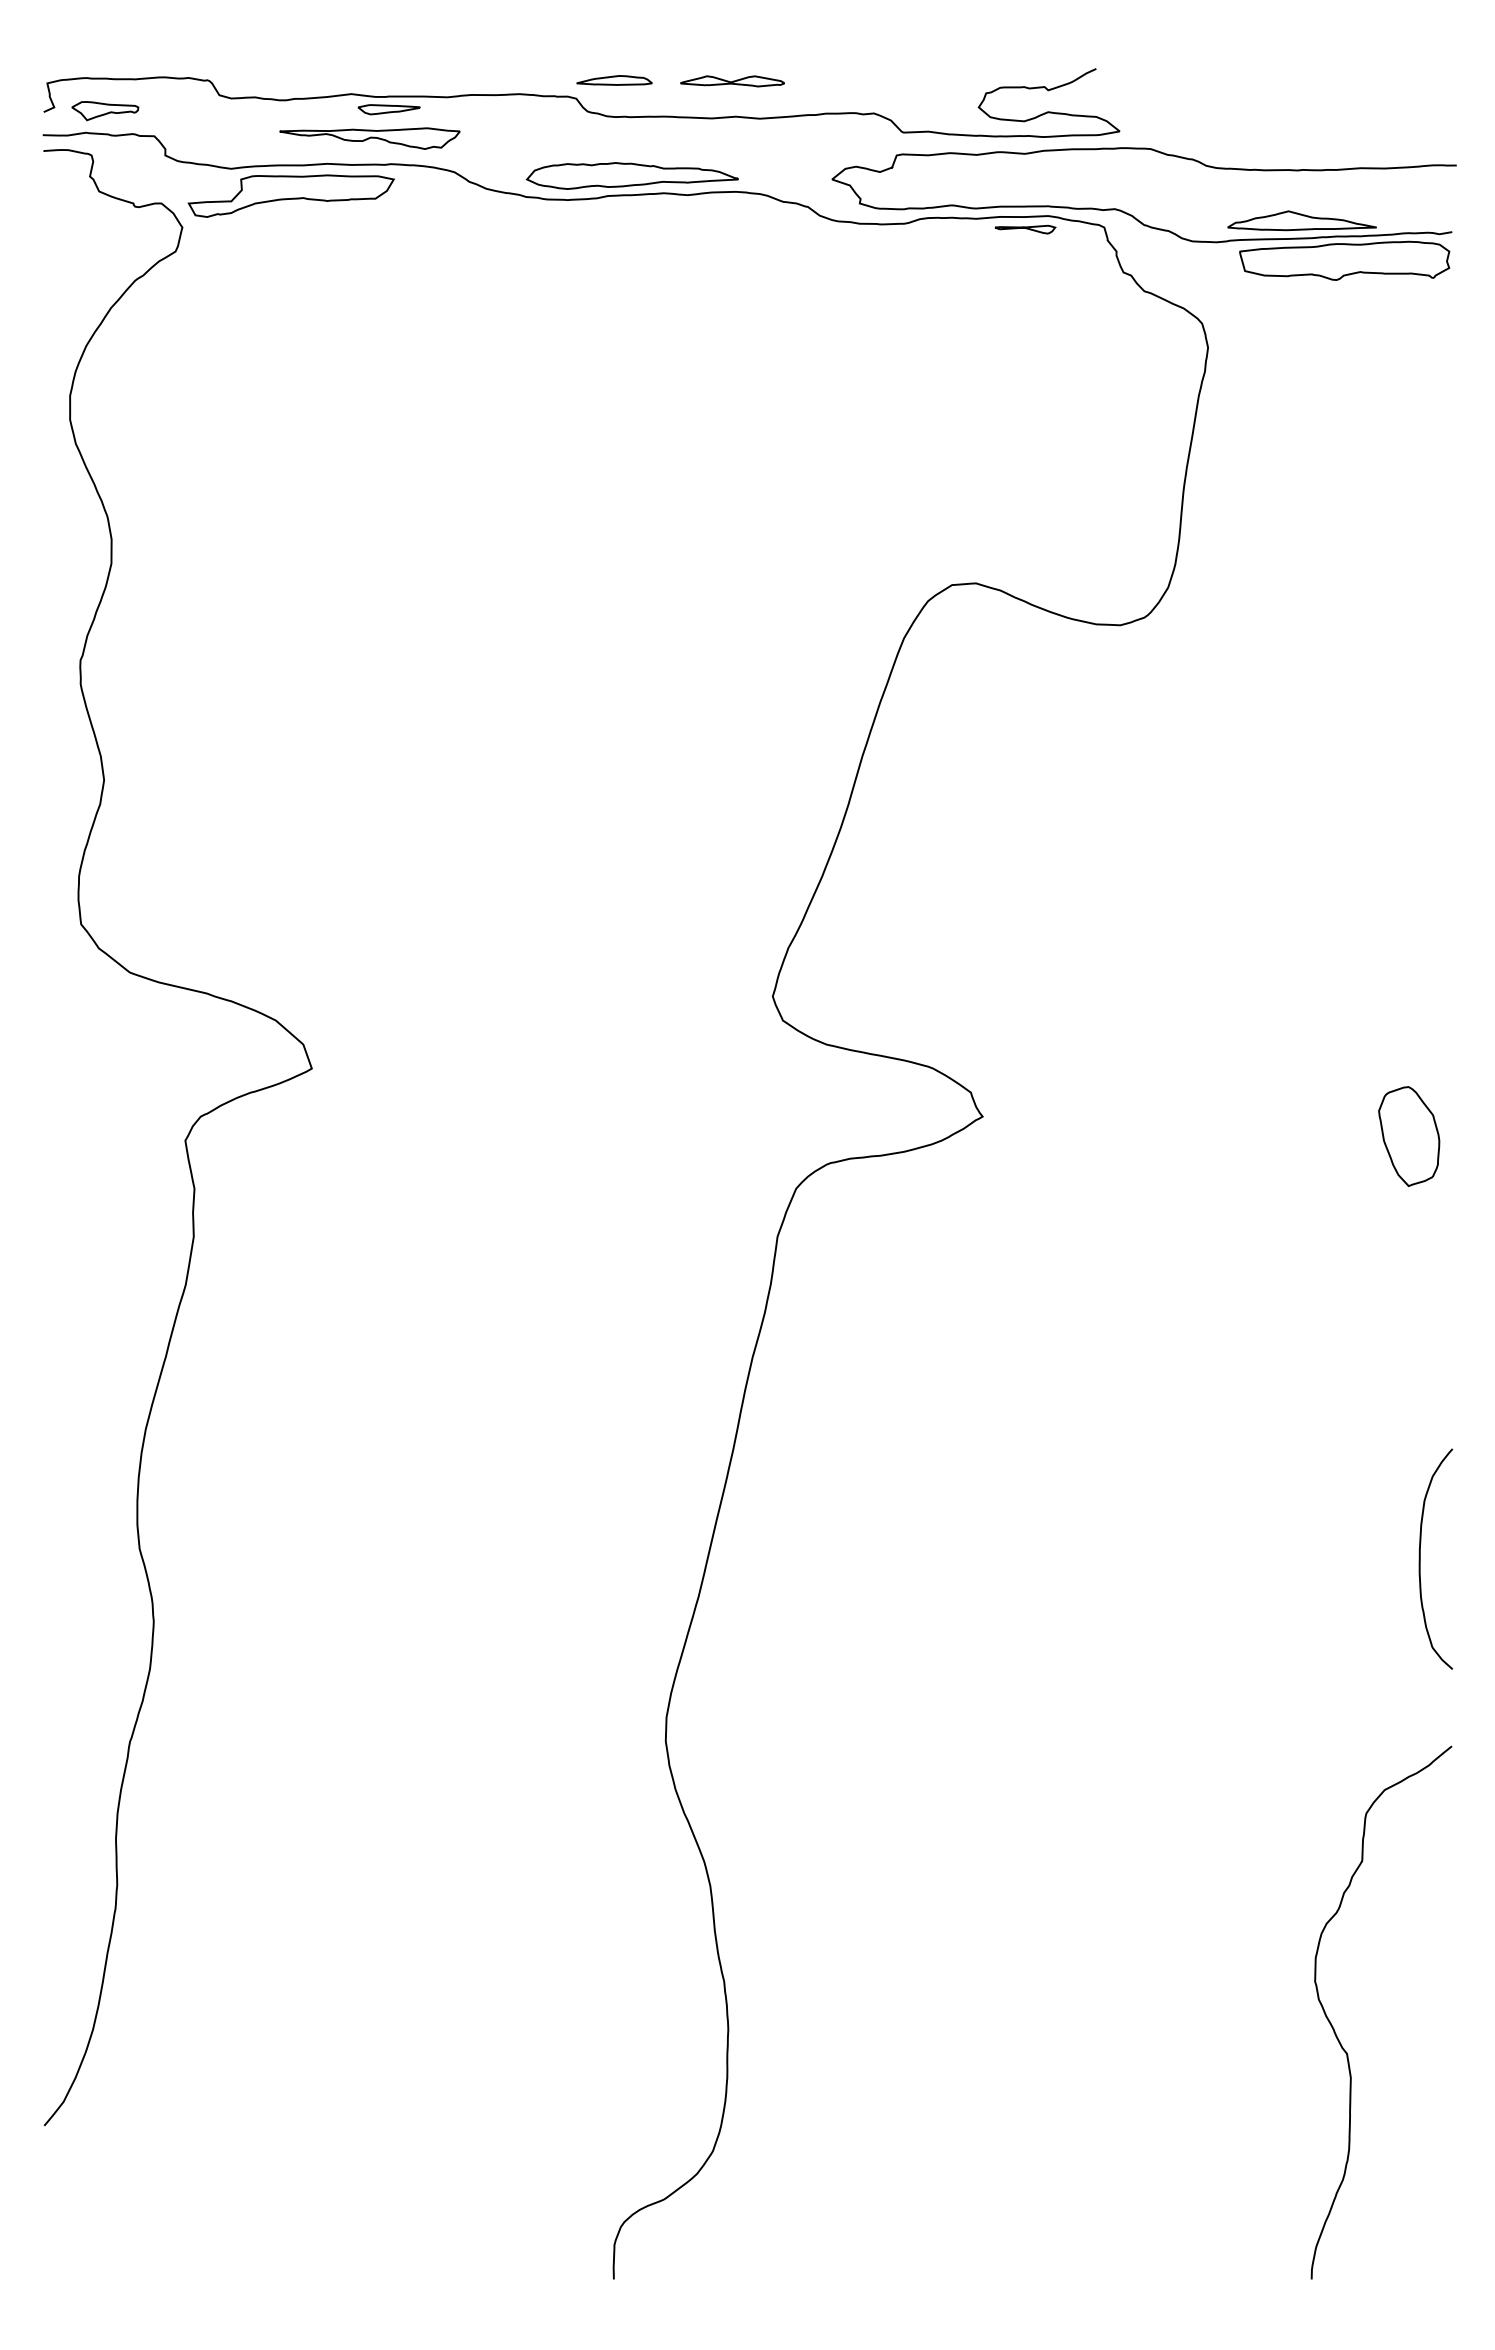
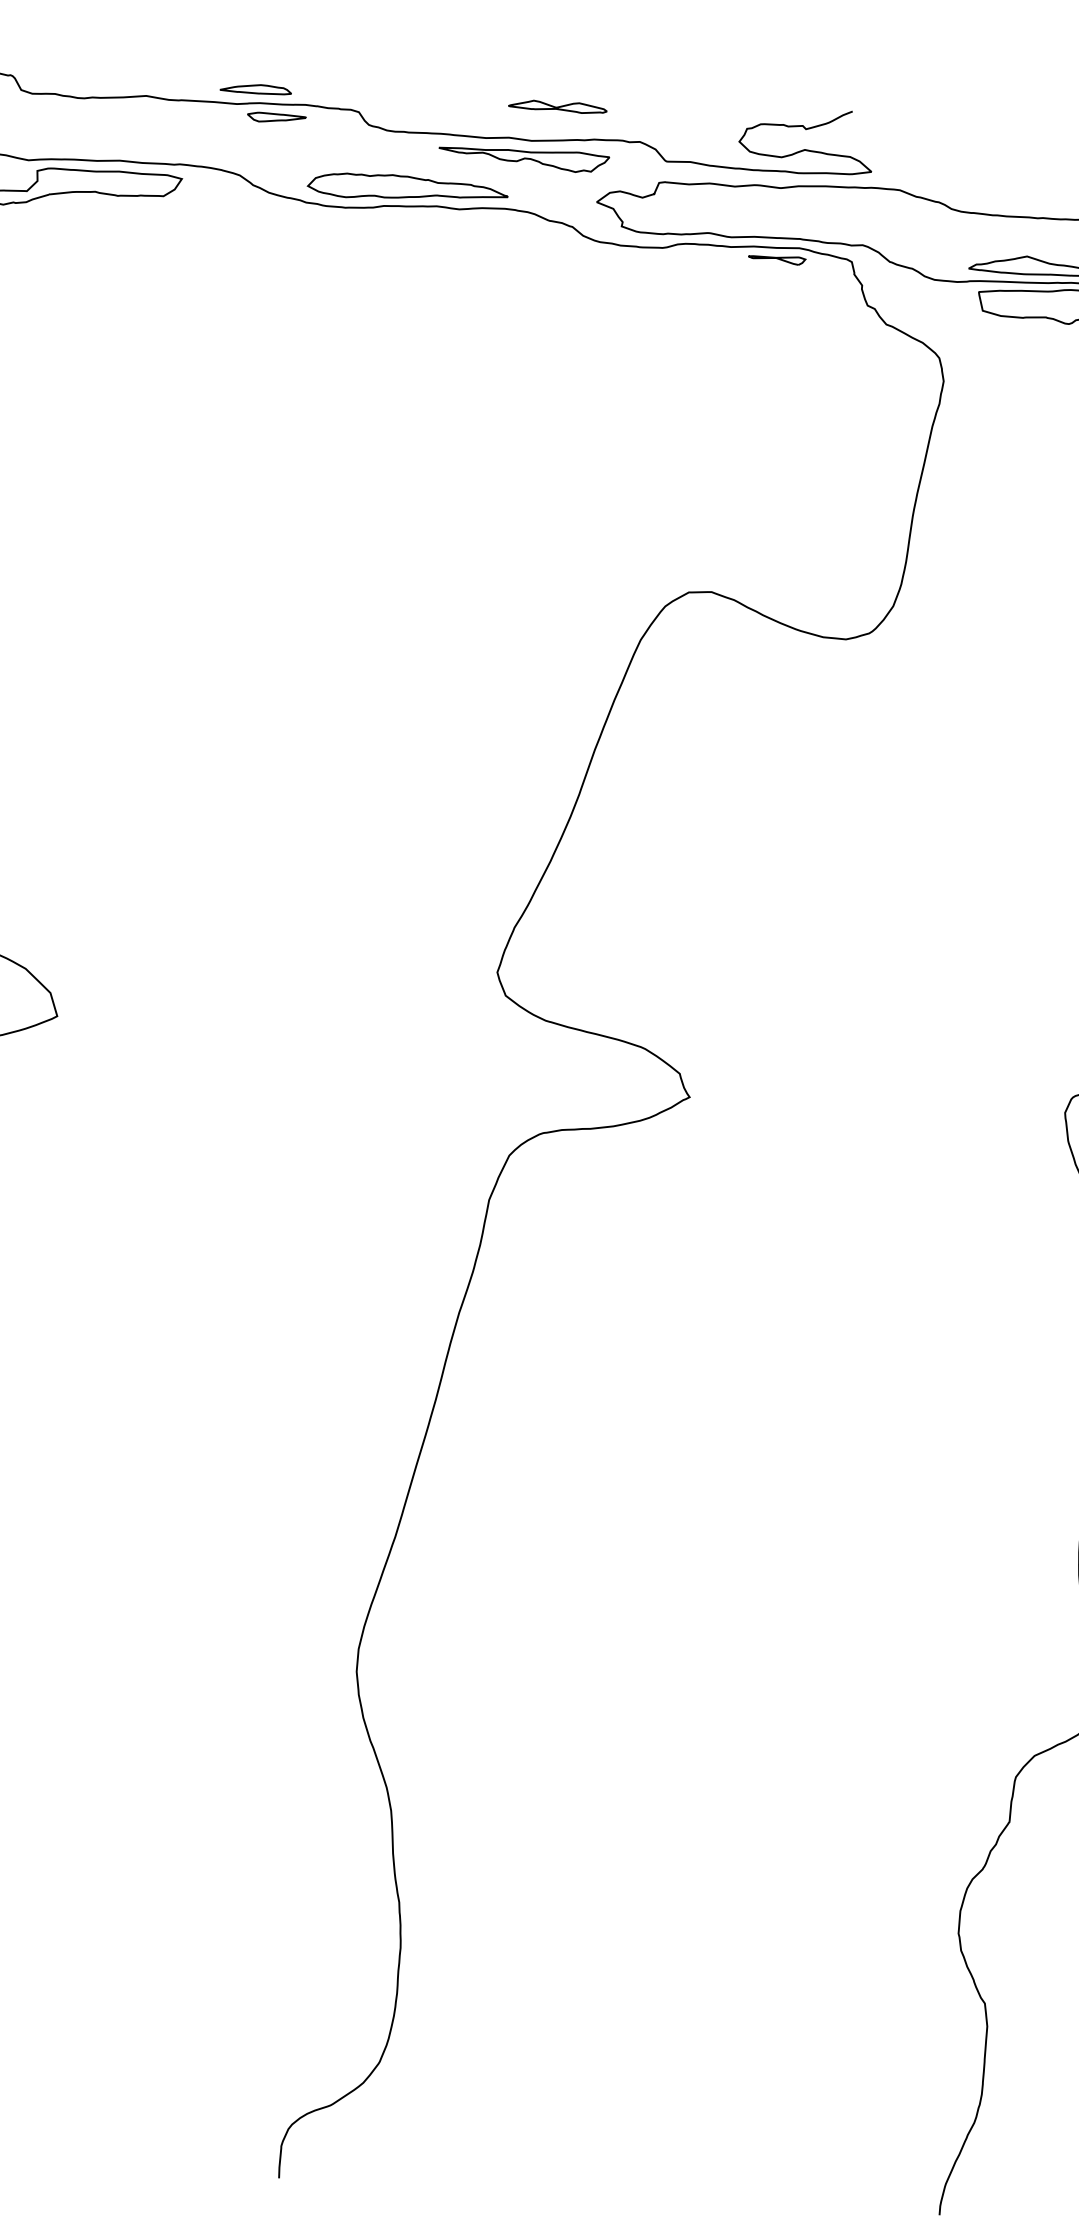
part: (614, 80) -> (255, 89), moved
part: (732, 81) -> (557, 106), moved
part: (388, 109) -> (276, 117), moved
part: (369, 138) -> (523, 159), moved

